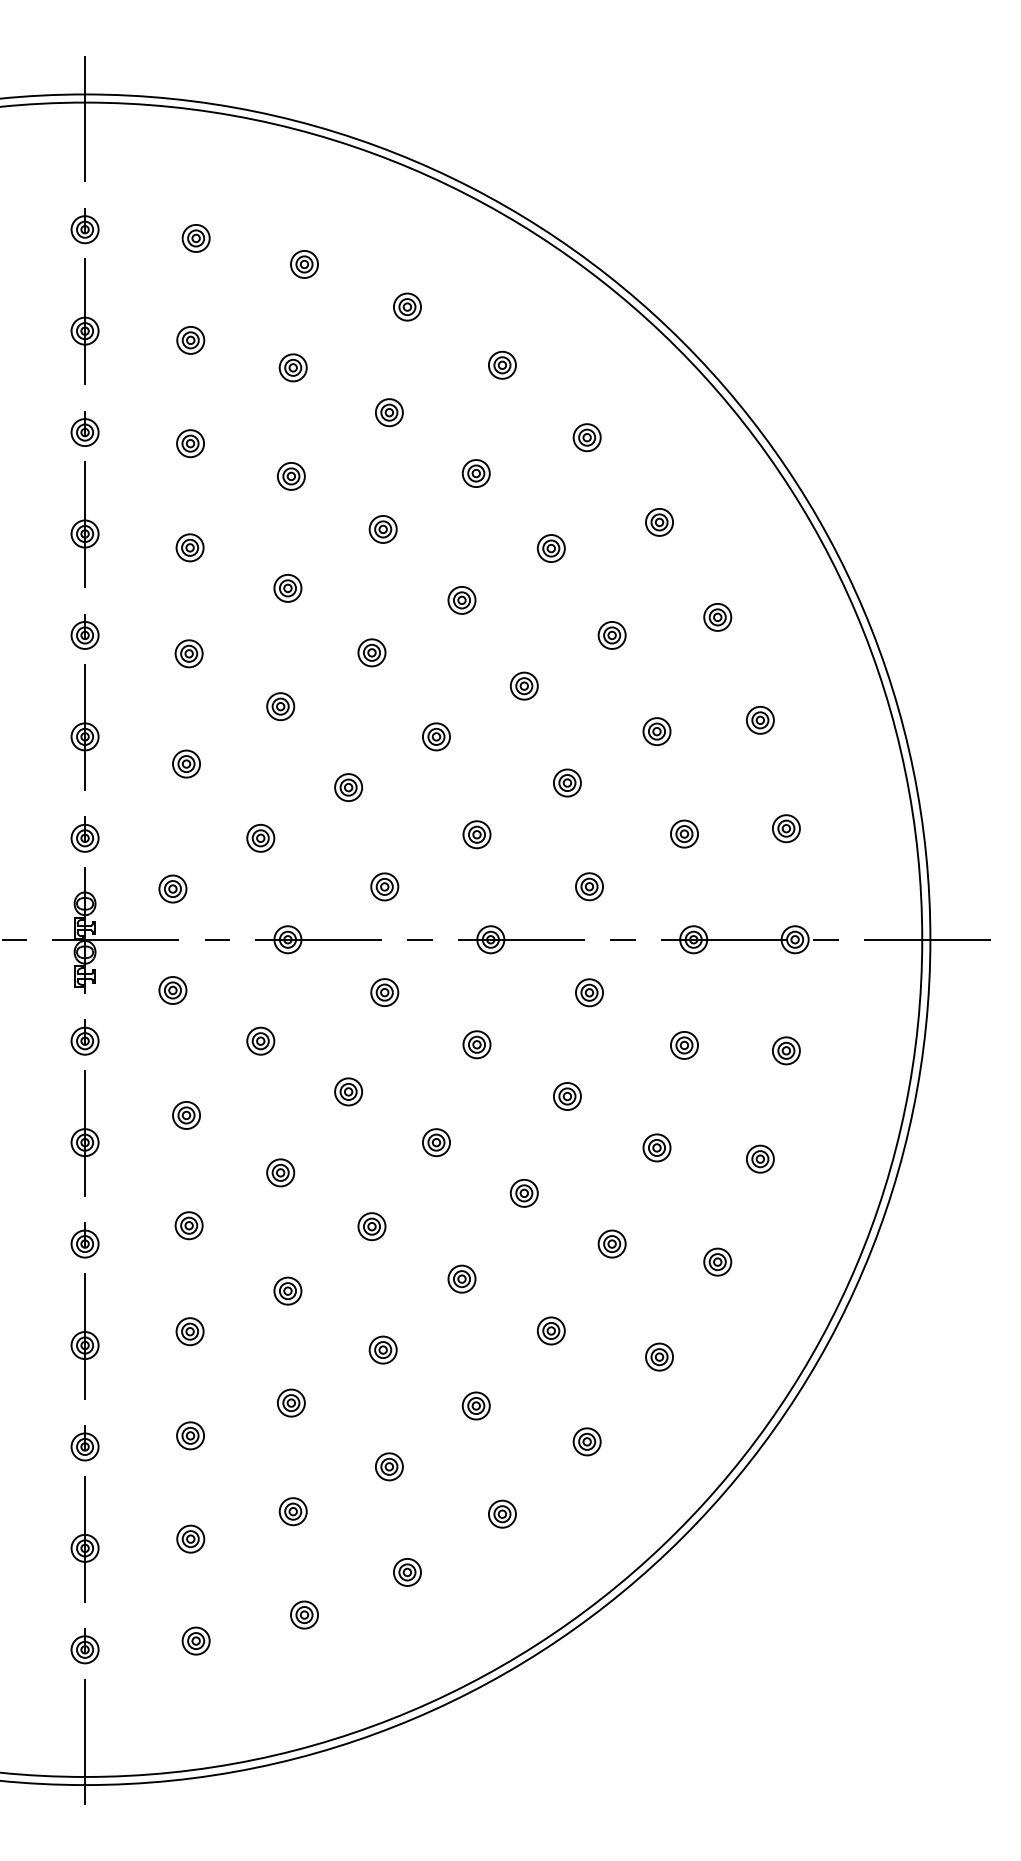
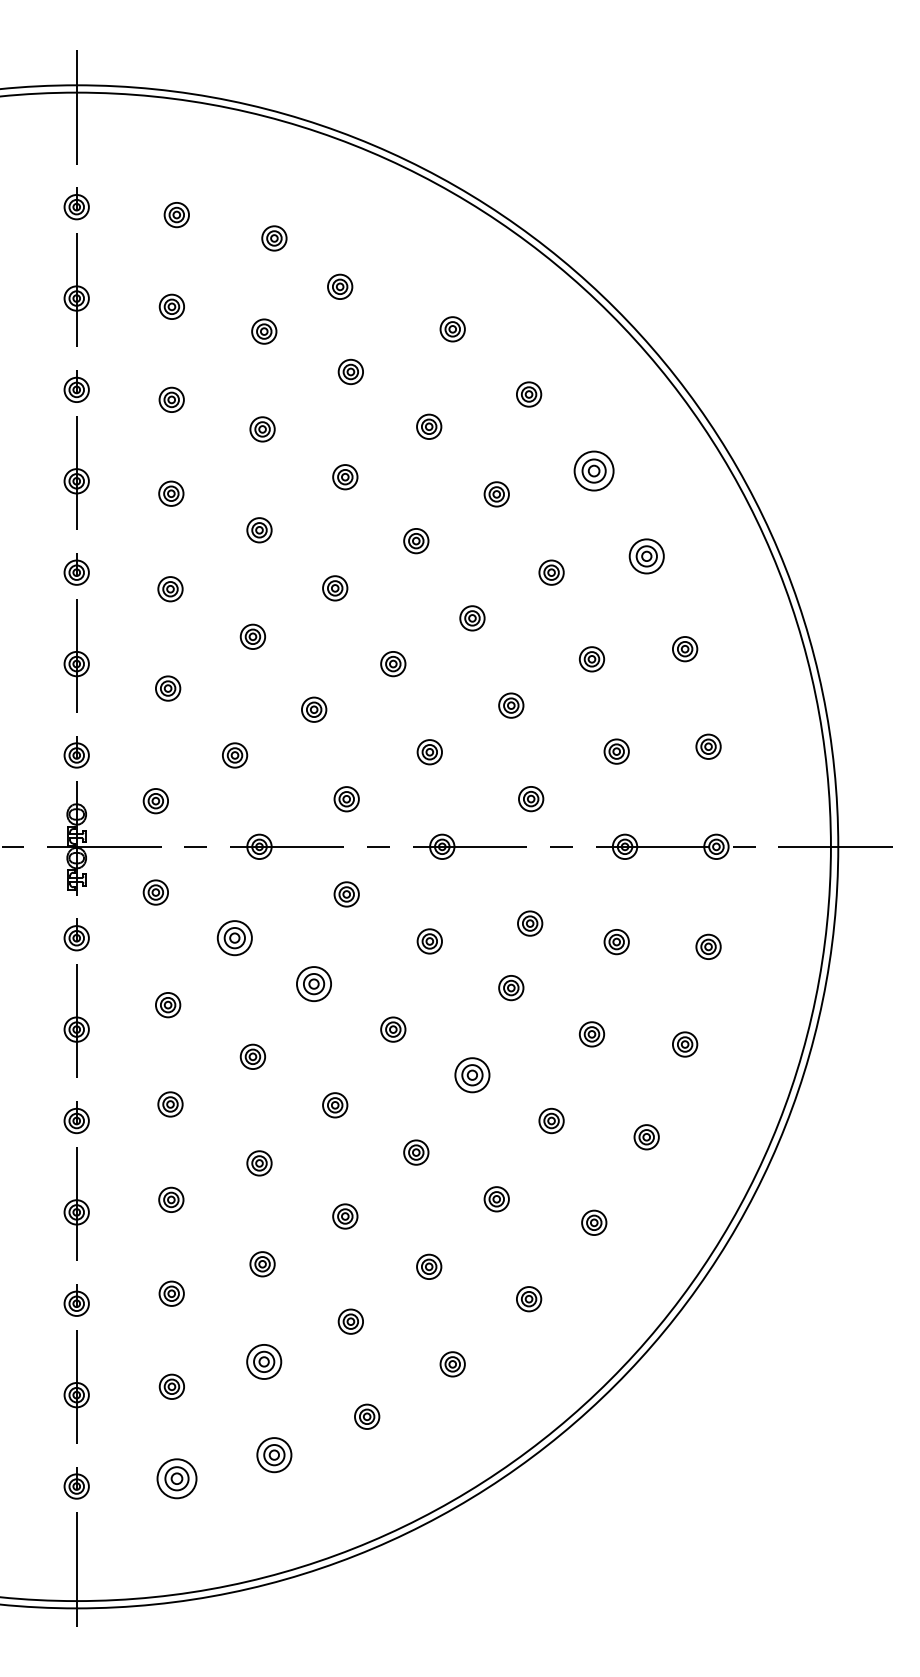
part: (407, 306) -> (340, 286), moved
part: (659, 522) -> (594, 470), size x1.6
part: (717, 617) -> (646, 556), size x1.4
part: (589, 992) -> (530, 923), moved
part: (261, 1041) -> (235, 938), size x1.4
part: (348, 1091) -> (314, 983), size x1.4
part: (524, 1193) -> (472, 1075), size x1.4
part: (293, 1512) -> (264, 1362), size x1.4
part: (304, 1615) -> (274, 1455), size x1.4
part: (195, 1640) -> (176, 1478), size x1.6

